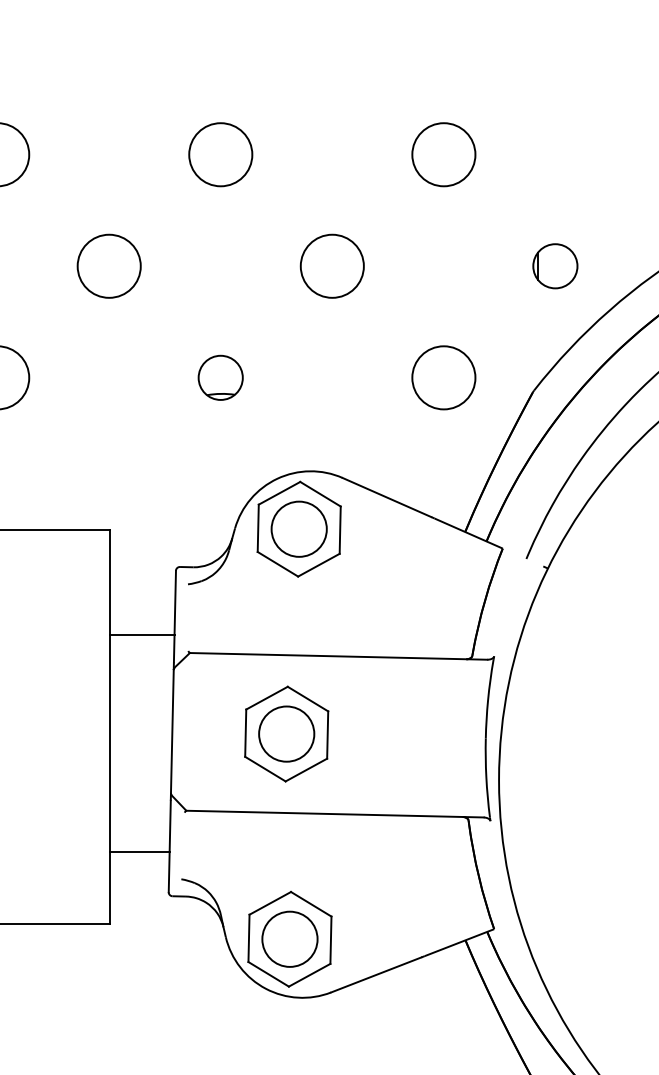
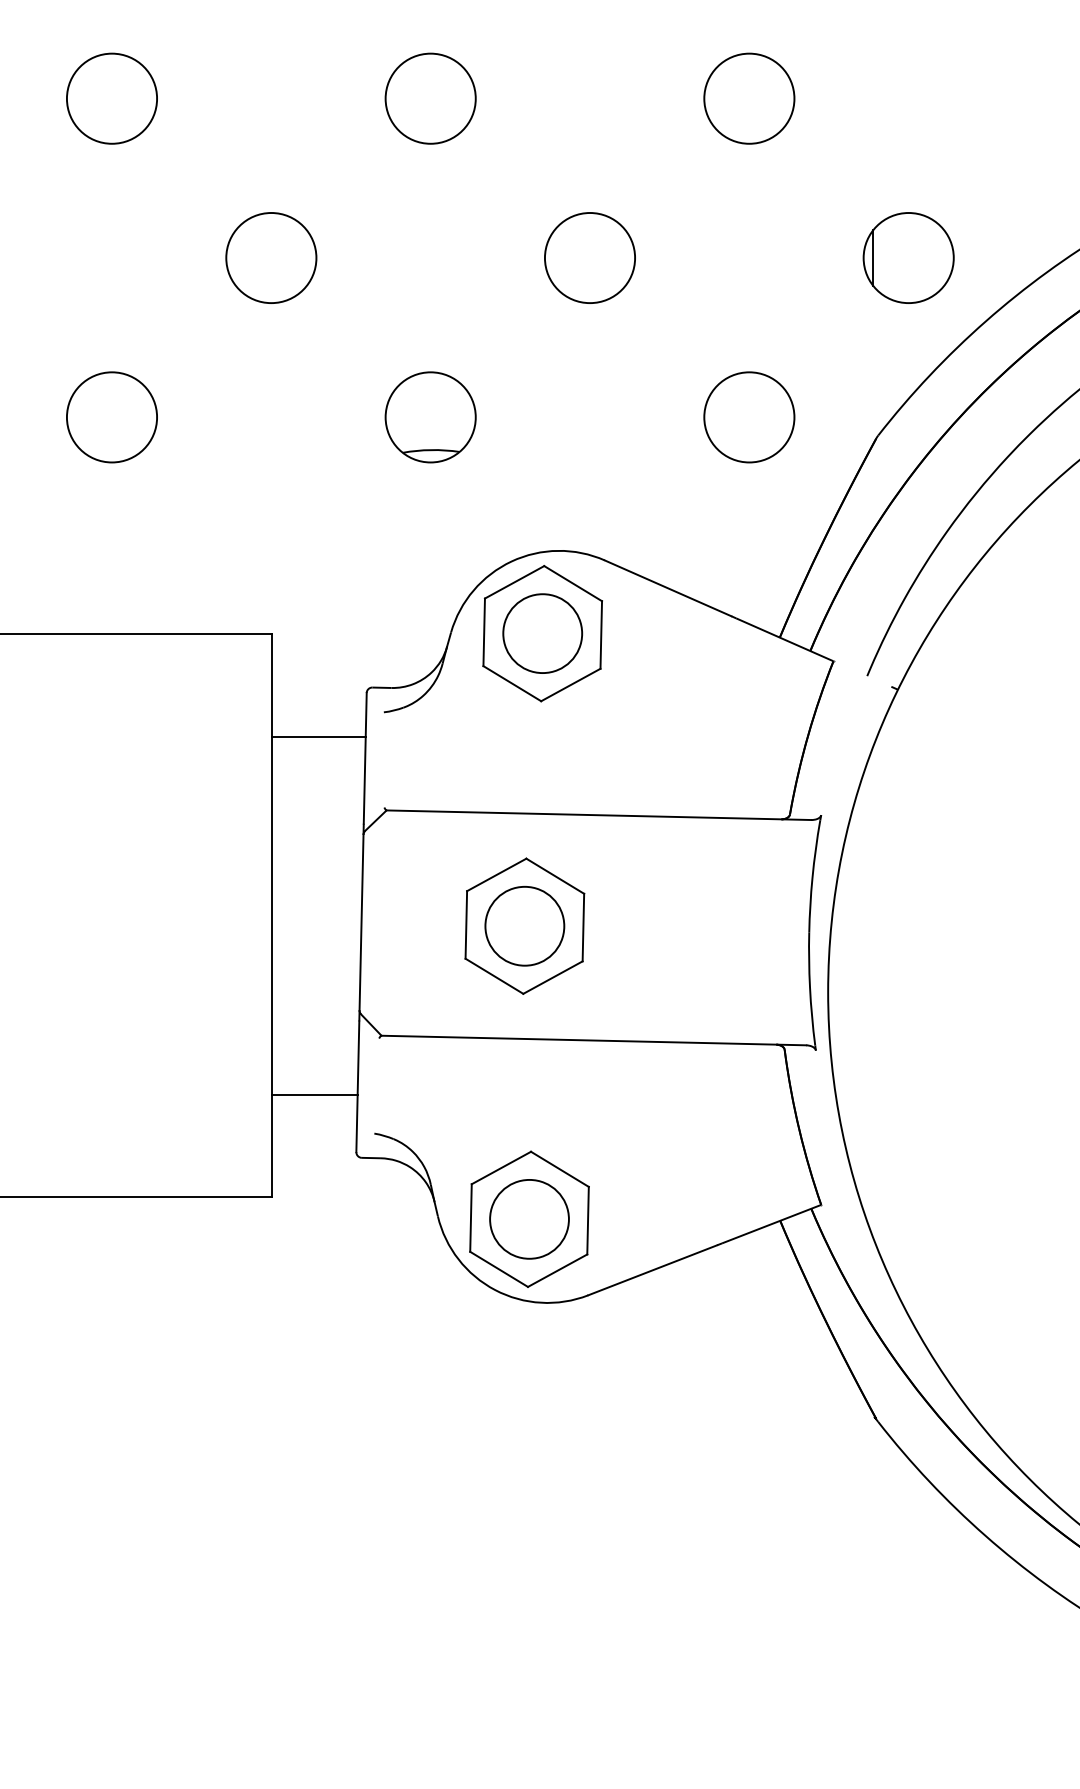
part: (555, 265) -> (908, 257), size x1.43
part: (220, 377) -> (430, 417), size x1.43
line: (142, 634) -> (318, 736), moved

